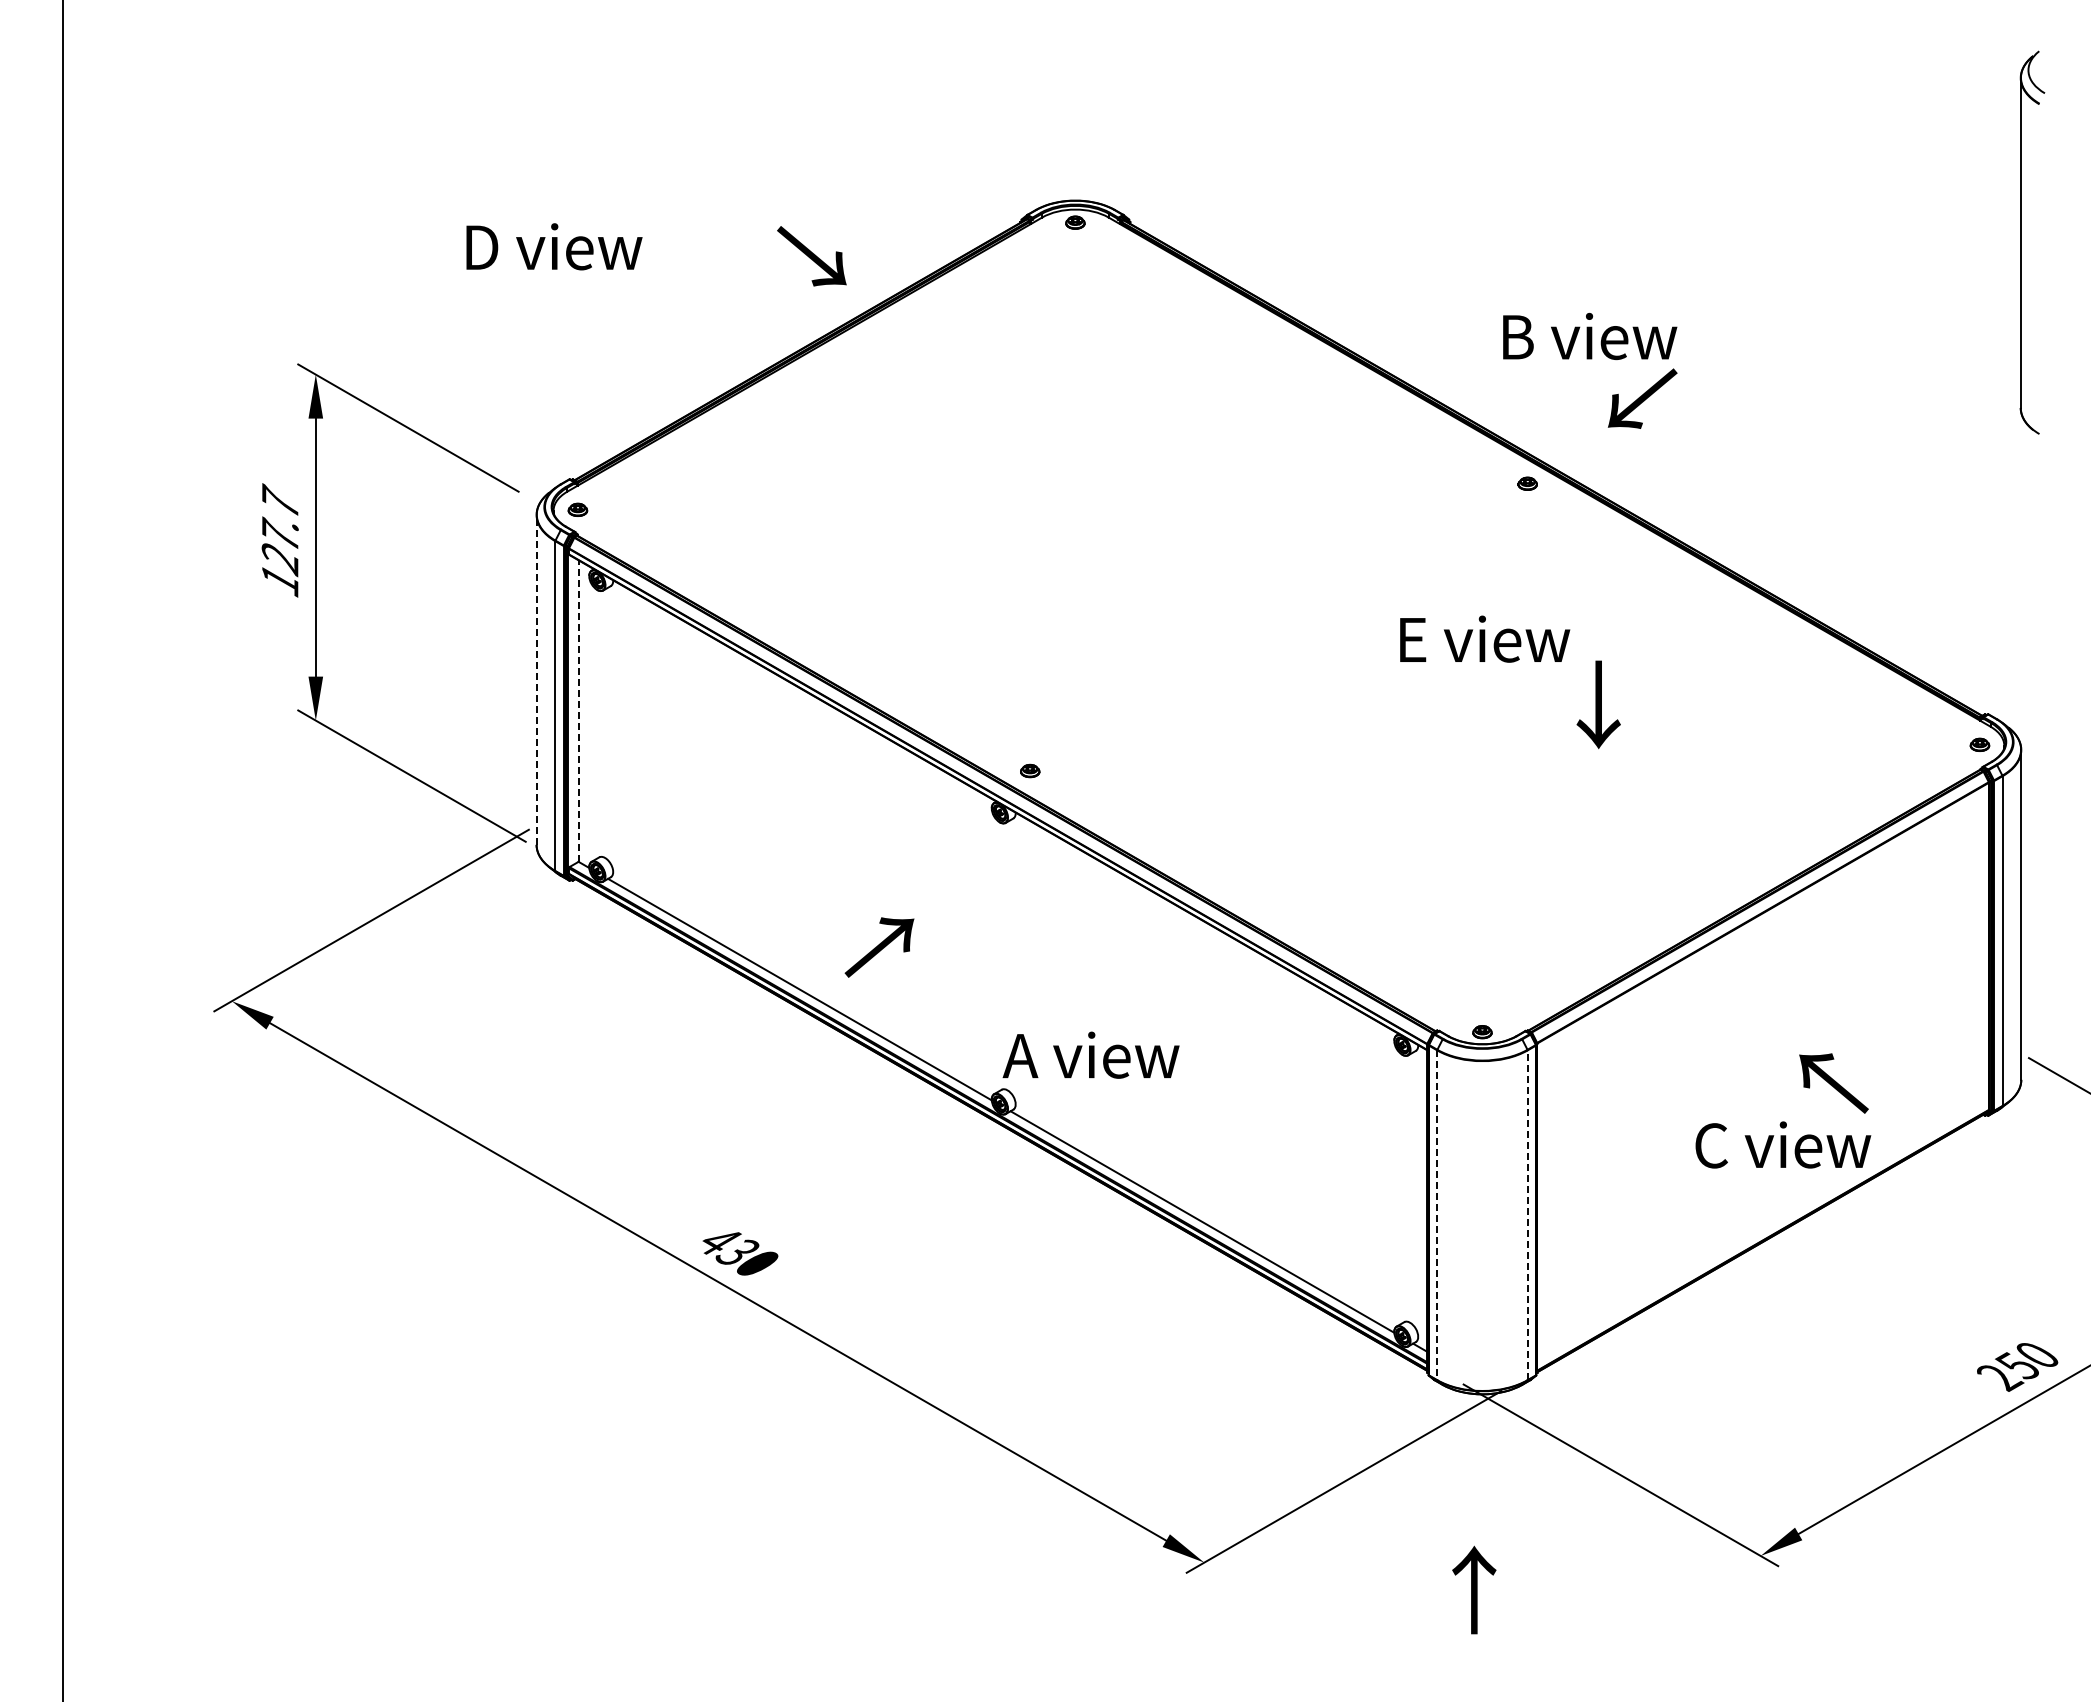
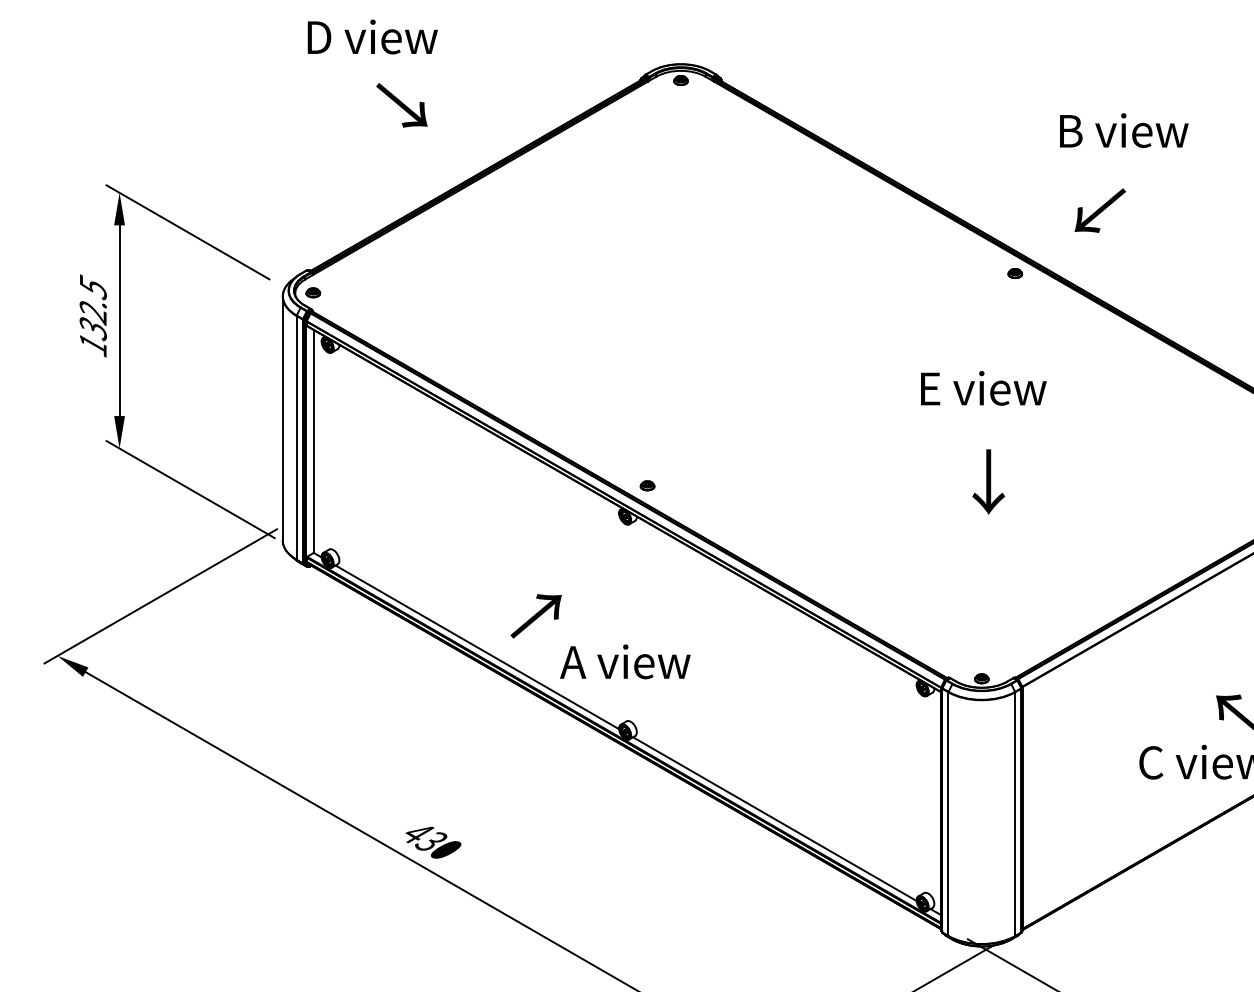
text: (554, 246) -> (372, 36), moved
text: (811, 256) -> (401, 105), moved
text: (1590, 336) -> (1124, 130), moved
text: (279, 530) -> (92, 308), 127.7 -> 132.5
line: (536, 679) -> (282, 418), dashed -> solid
text: (1598, 704) -> (988, 481), moved
line: (578, 711) -> (313, 441), dashed -> solid
text: (1090, 1054) -> (624, 661), moved
line: (1437, 1215) -> (948, 814), dashed -> solid
line: (1527, 1215) -> (1015, 814), dashed -> solid

